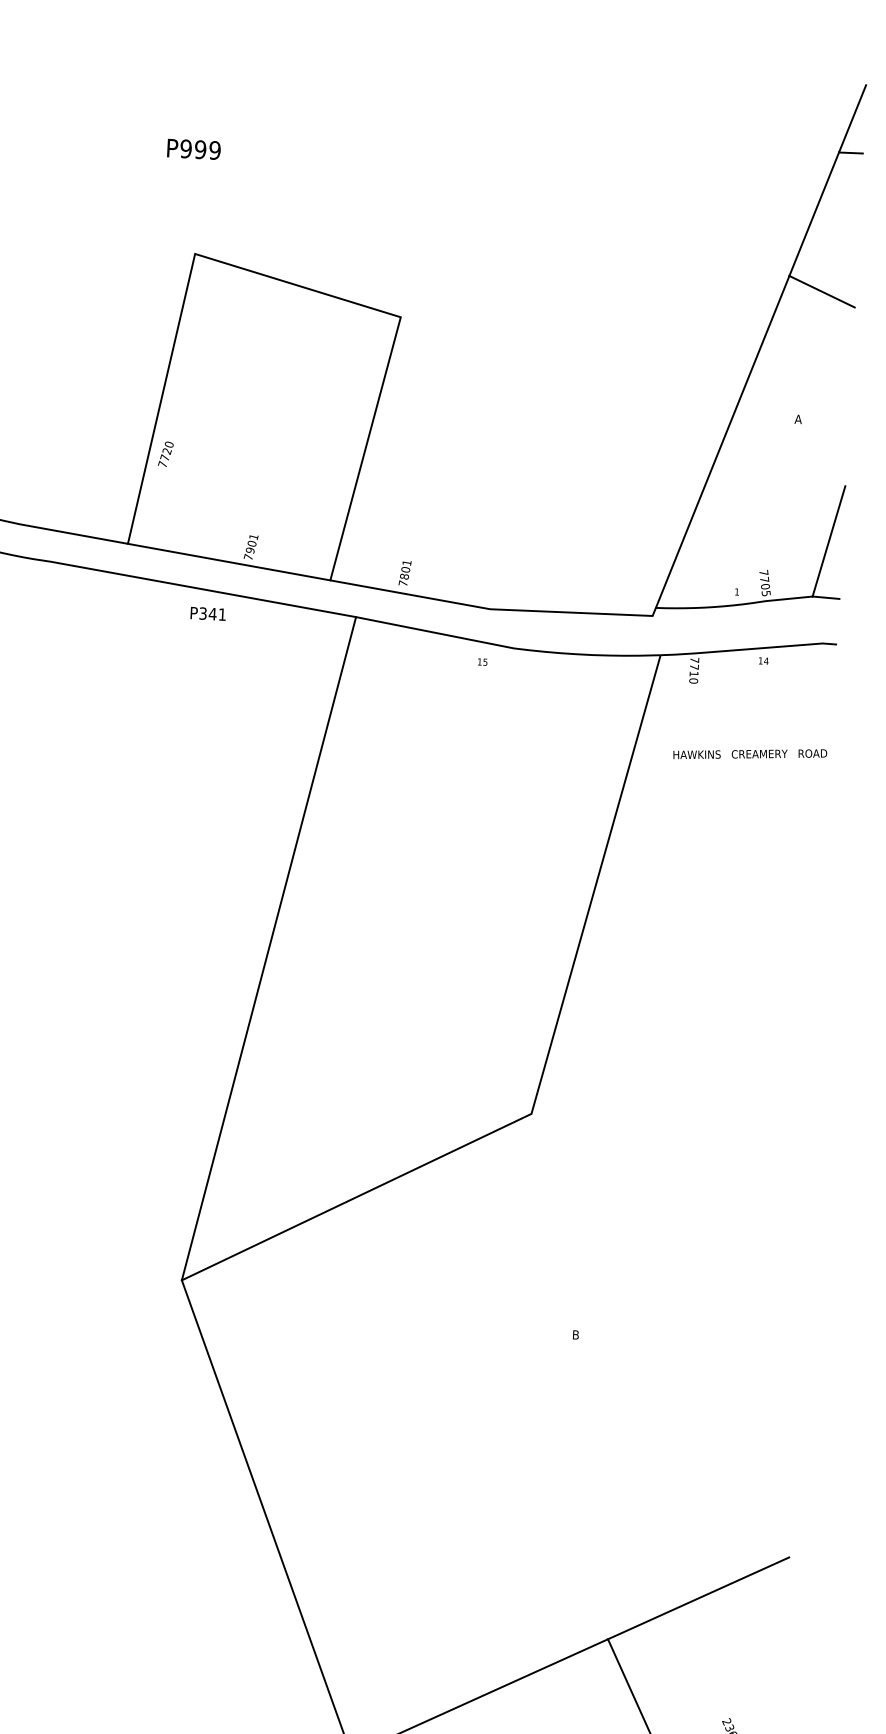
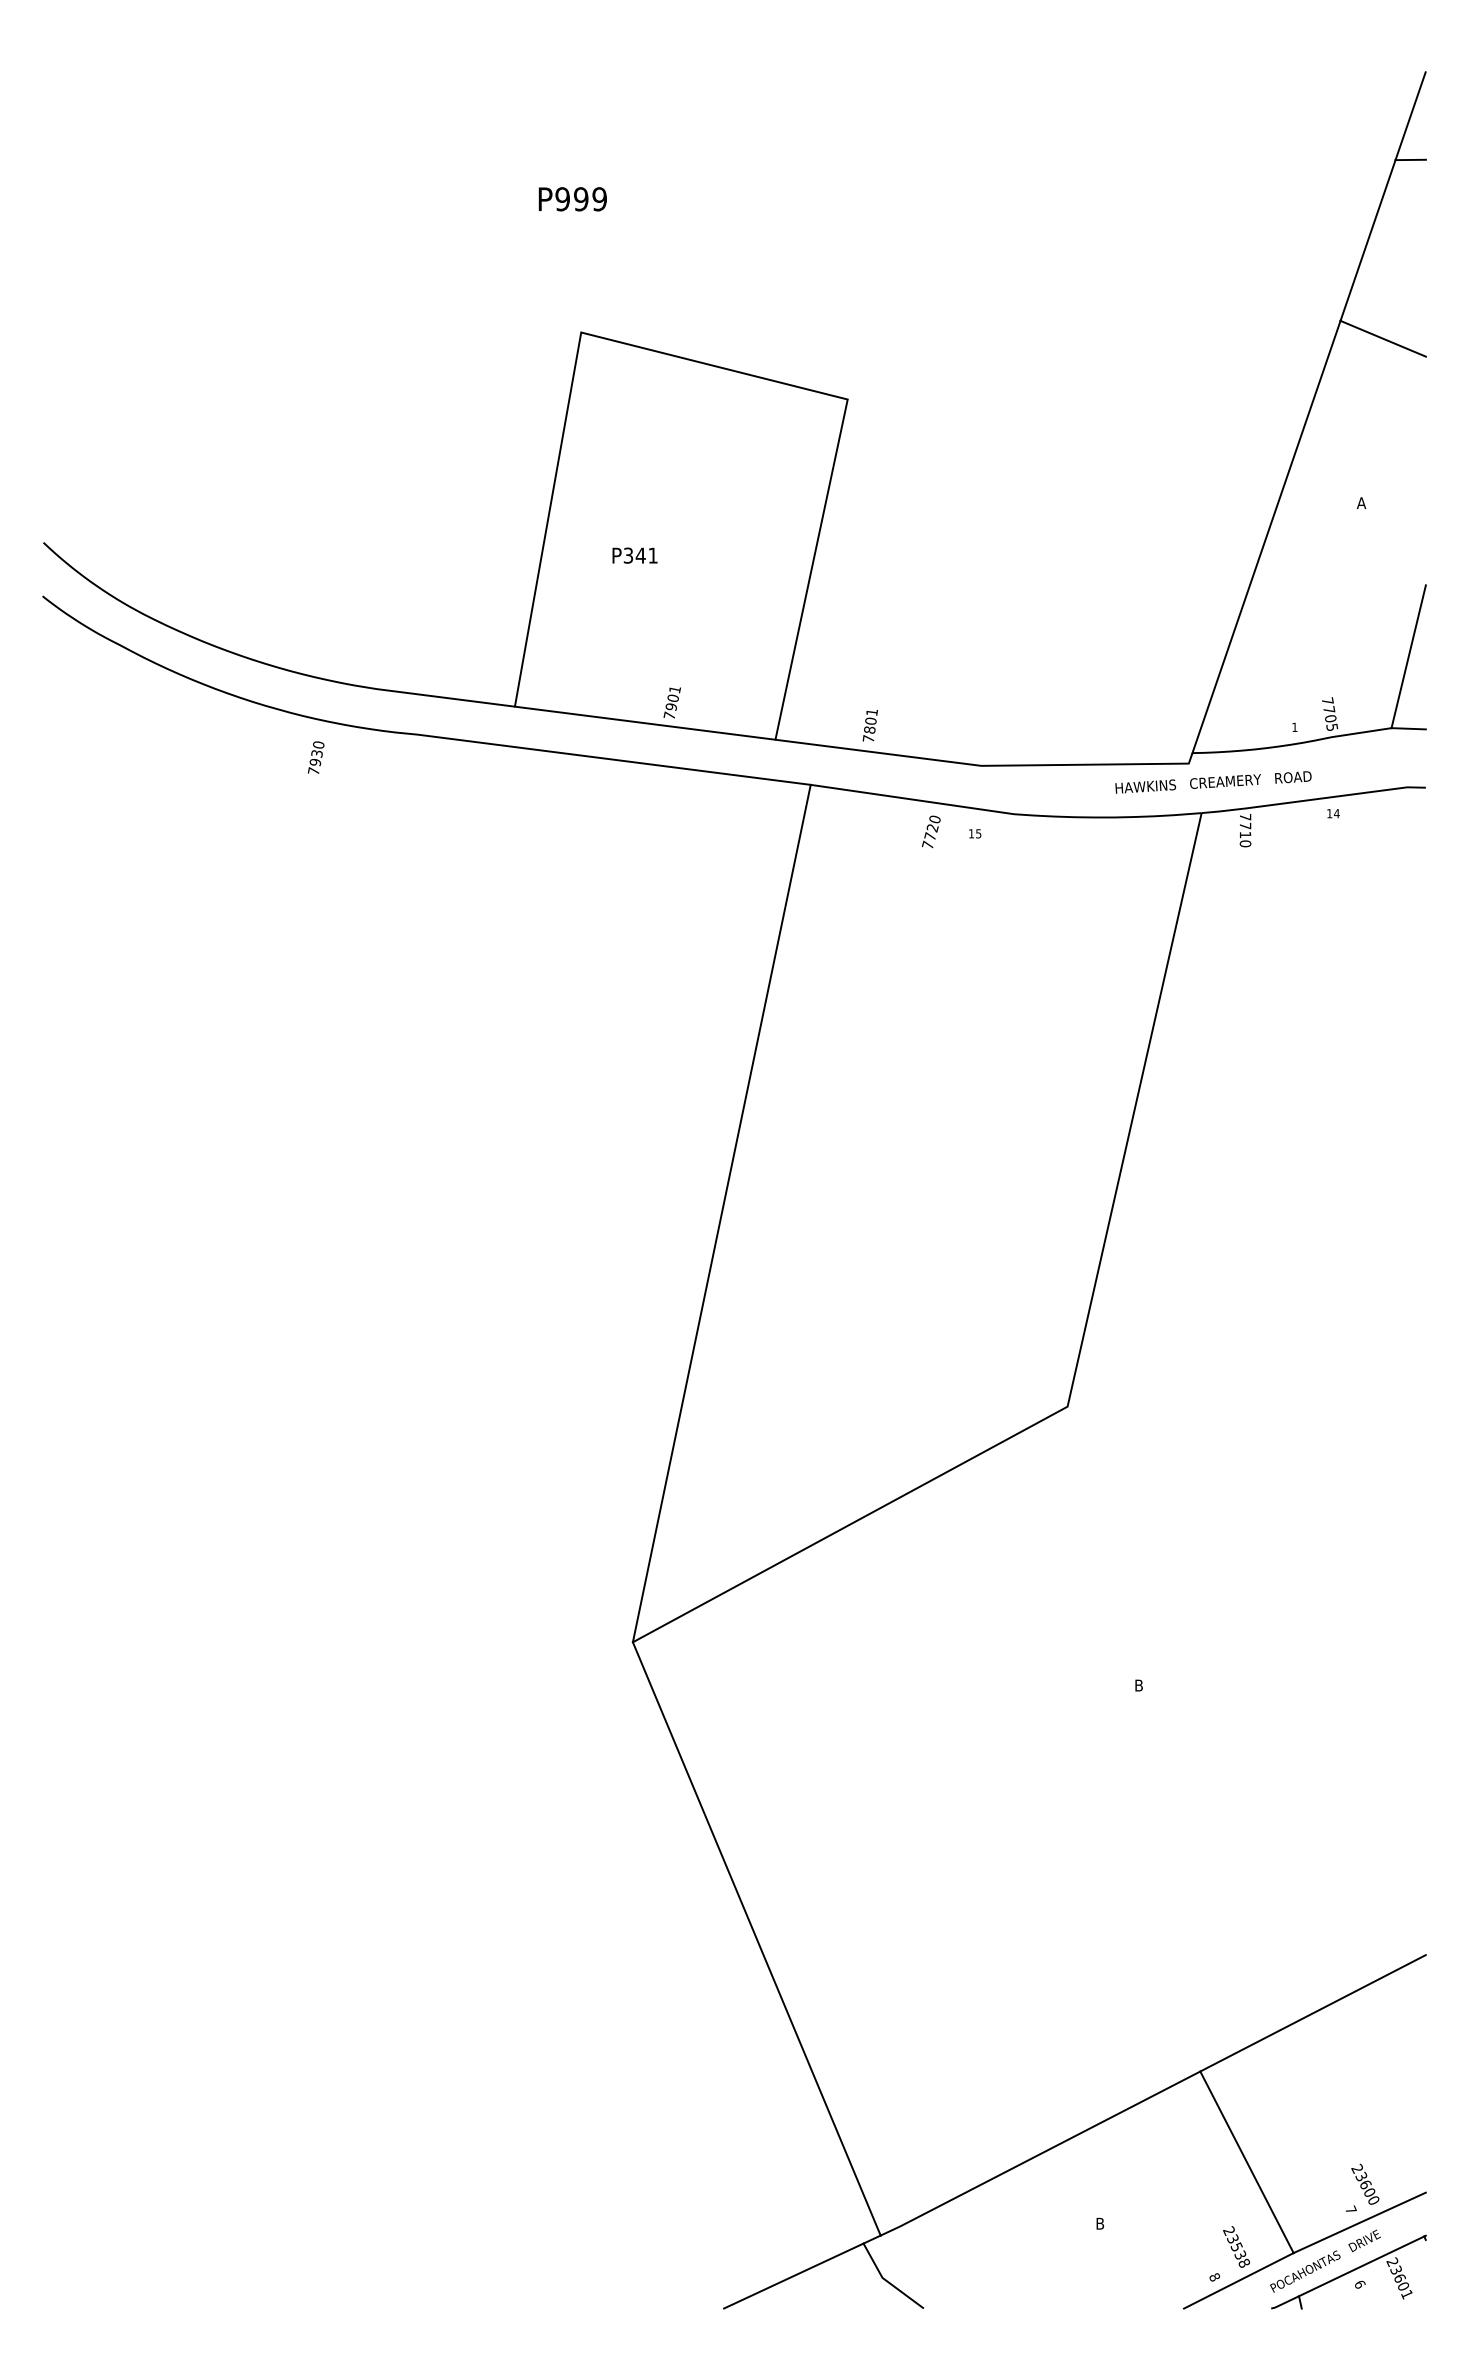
text: (165, 453) -> (930, 831), moved
text: (207, 613) -> (634, 555), moved
text: (750, 754) -> (1213, 782), moved

